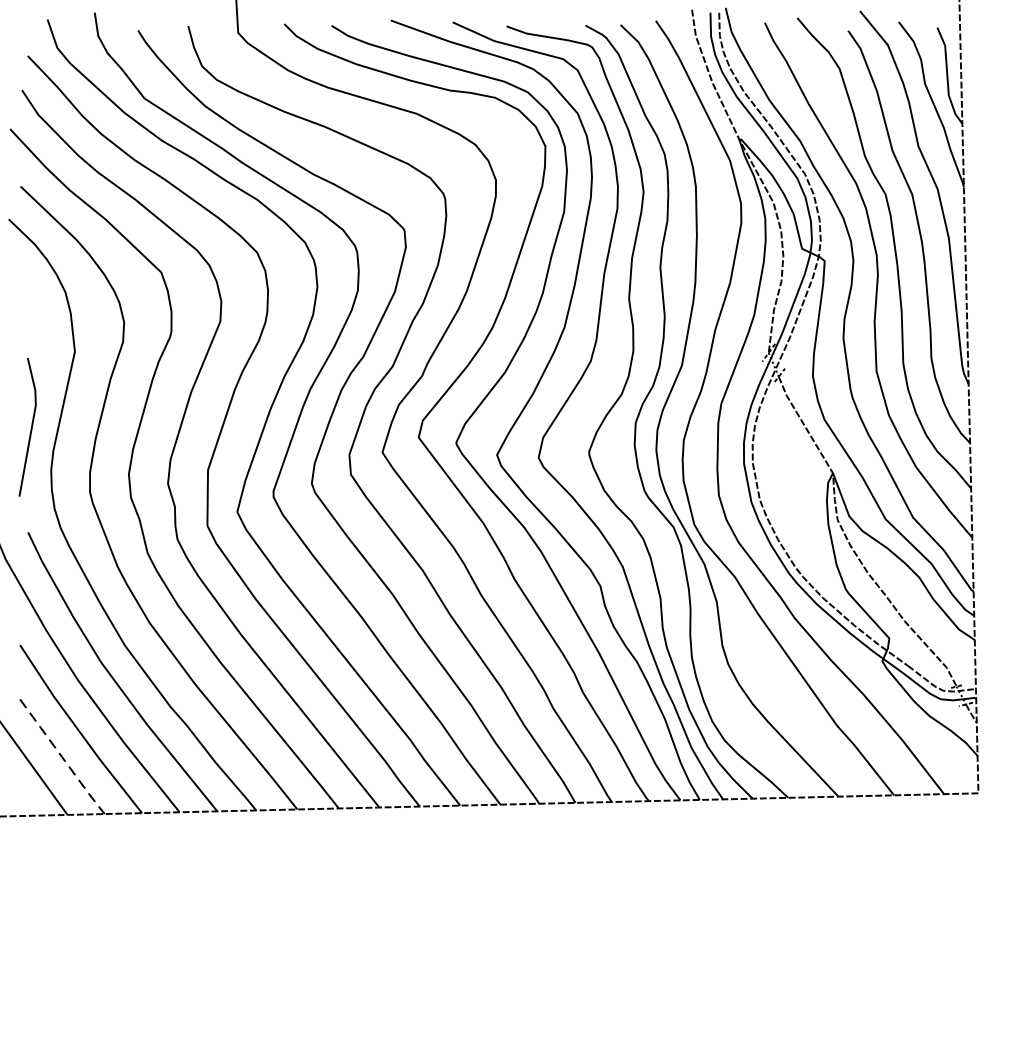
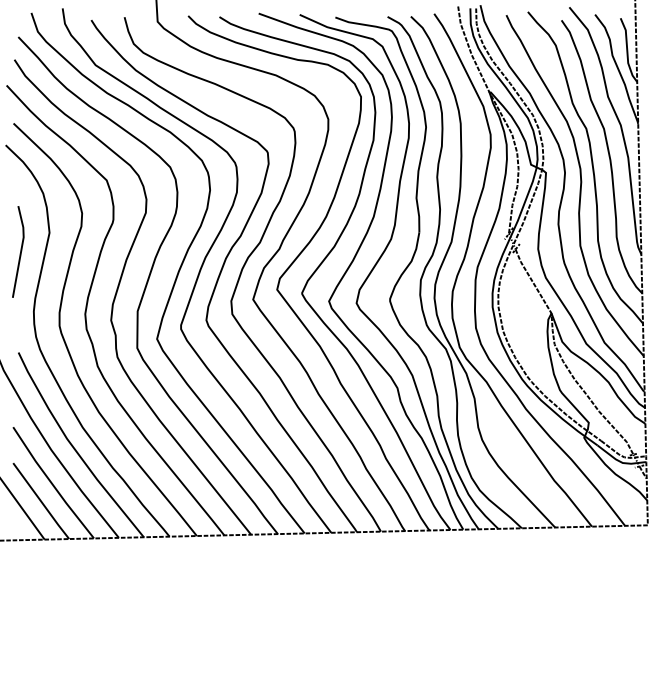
line: (31, 426) -> (20, 251), moved
line: (62, 757) -> (41, 501), dashed -> solid

